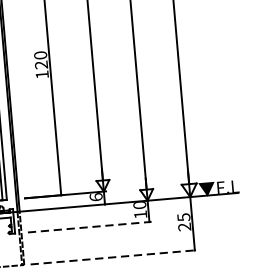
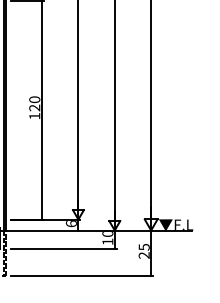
line: (89, 226) -> (63, 248), dashed -> solid
line: (114, 256) -> (82, 275), dashed -> solid

